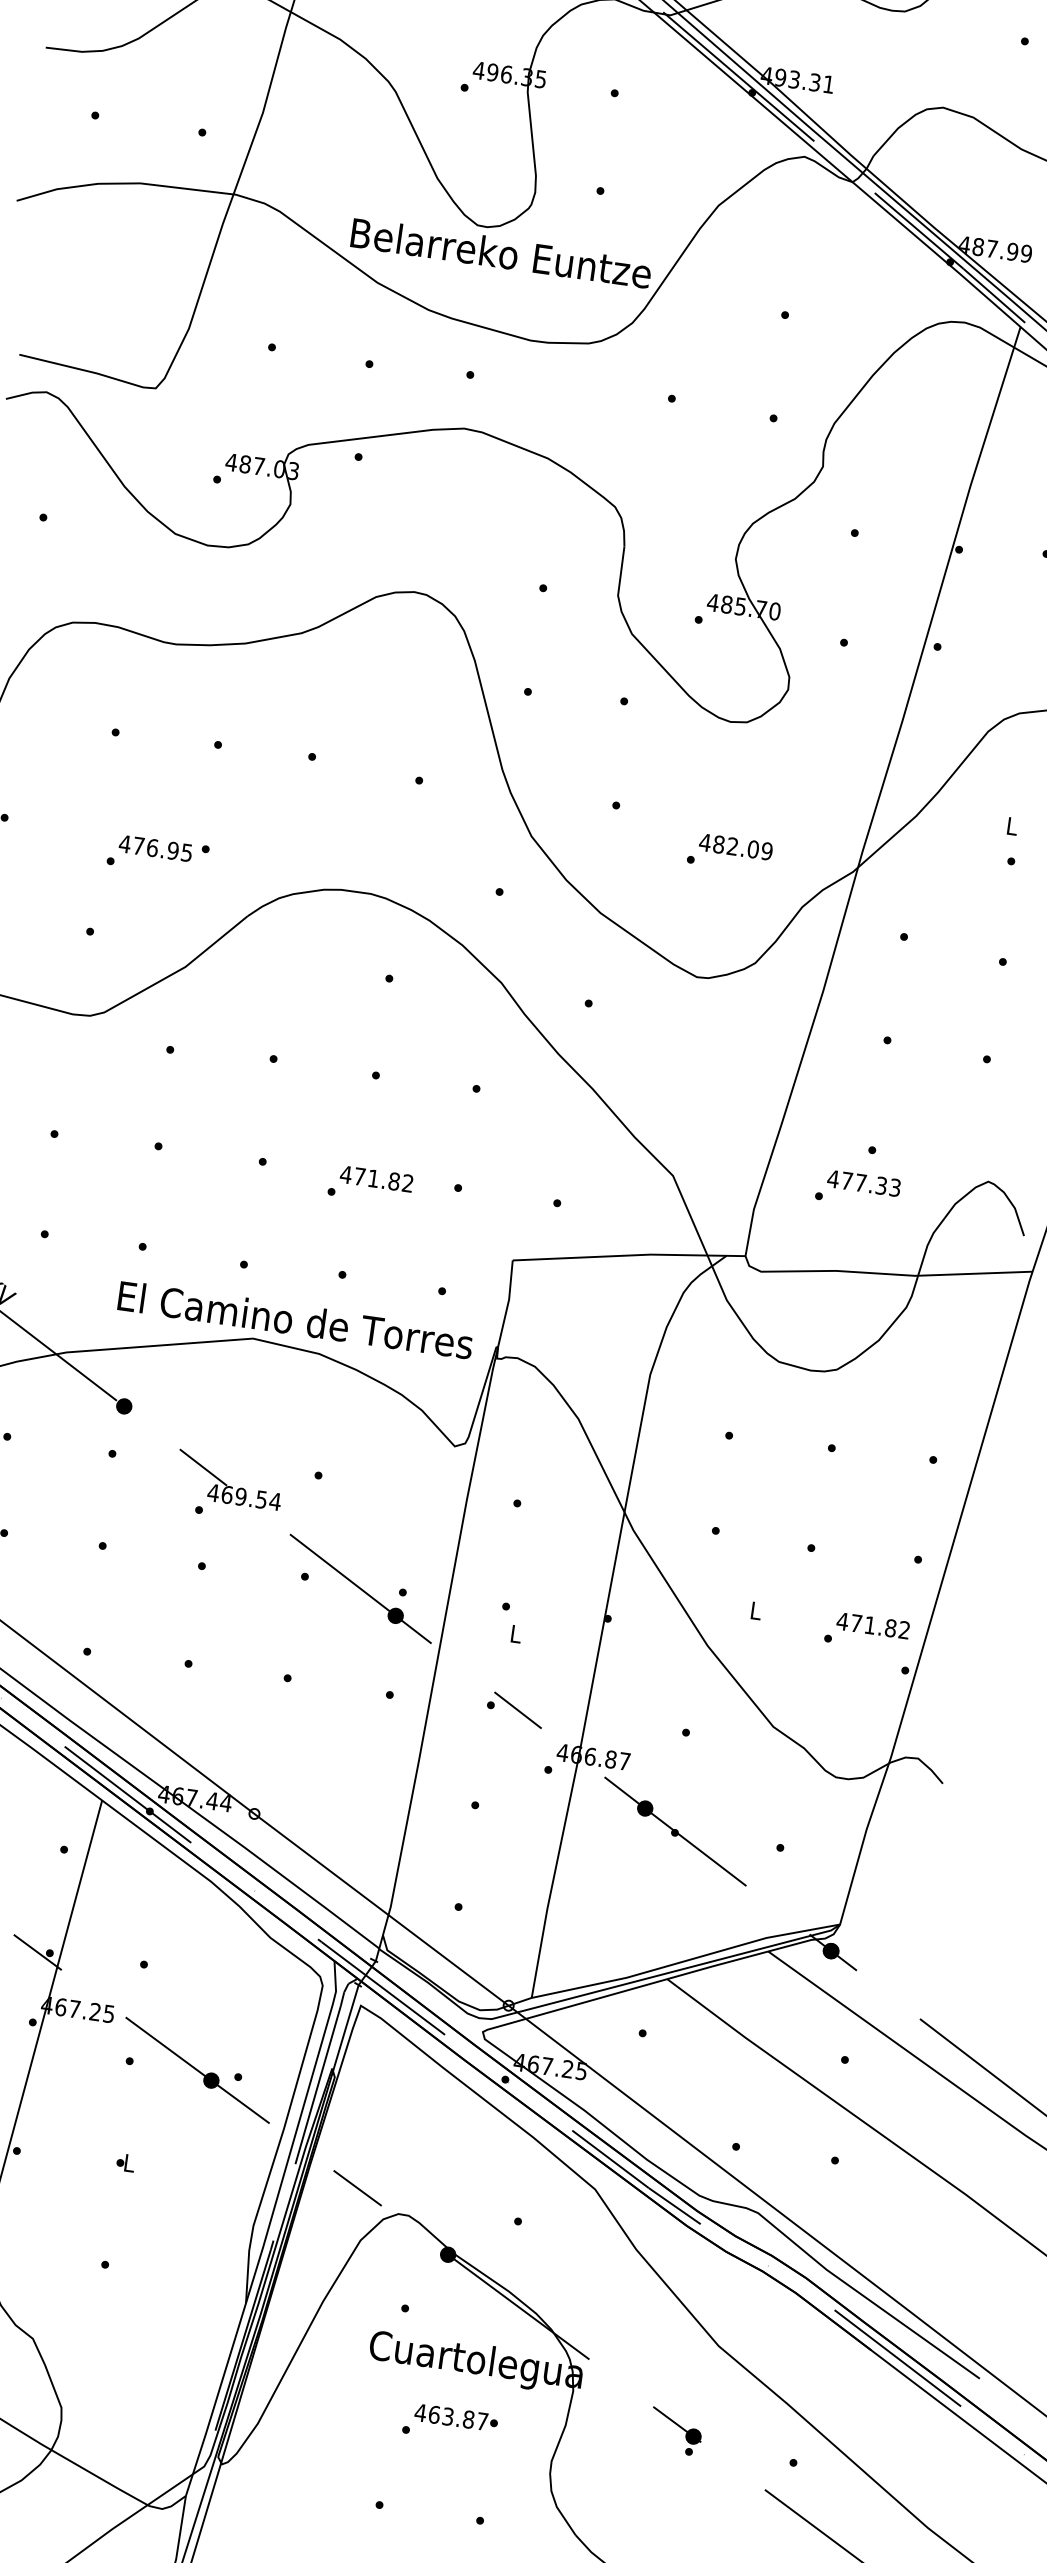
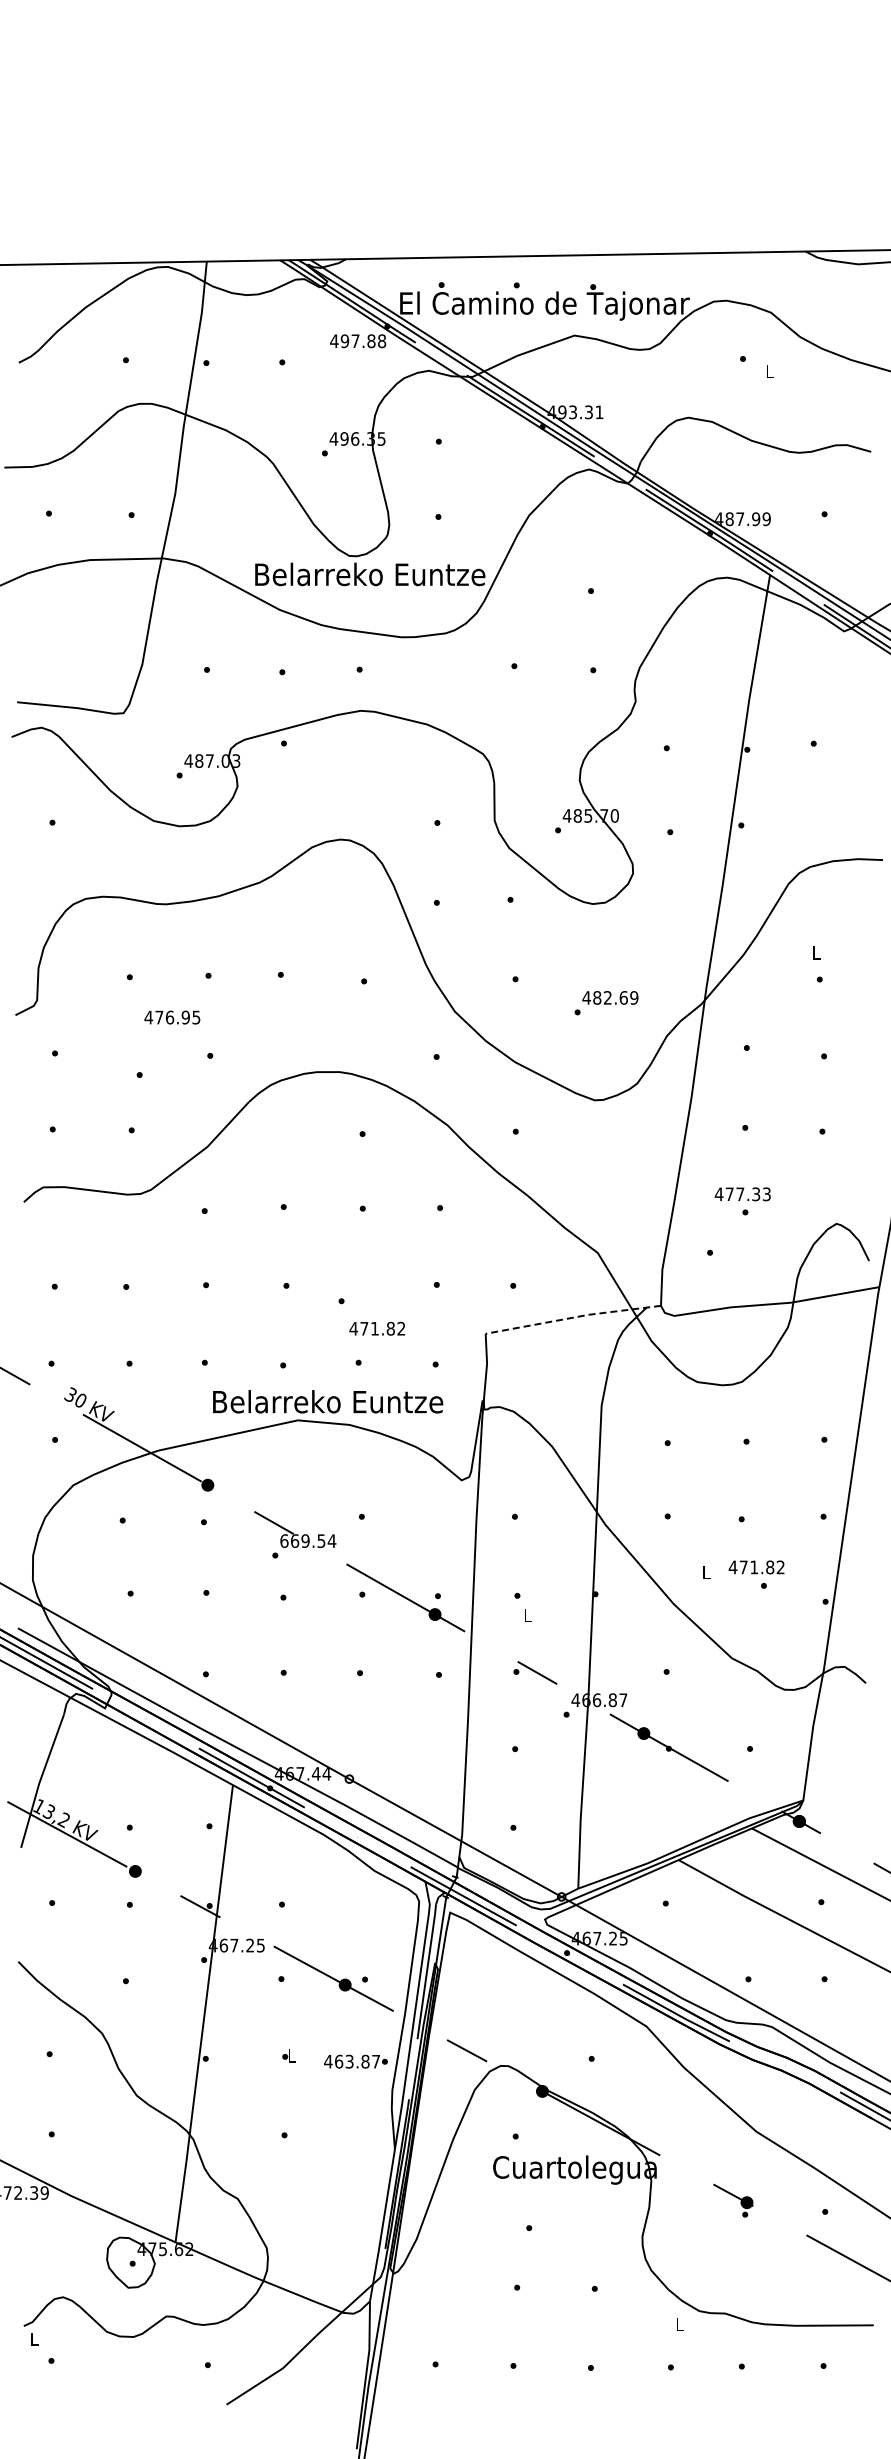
text: (155, 848) -> (172, 1017), moved
text: (753, 848) -> (623, 997), 482.09 -> 482.69
text: (375, 1178) -> (376, 1328), moved
text: (863, 1183) -> (742, 1194), moved
line: (629, 1255) -> (573, 1317), solid -> dashed
text: (296, 1319) -> (328, 1401), El Camino de Torres -> Belarreko Euntze
text: (213, 1492) -> (284, 1540), 469.54 -> 669.54
text: (873, 1625) -> (756, 1567), moved
text: (455, 2417) -> (355, 2061), moved

